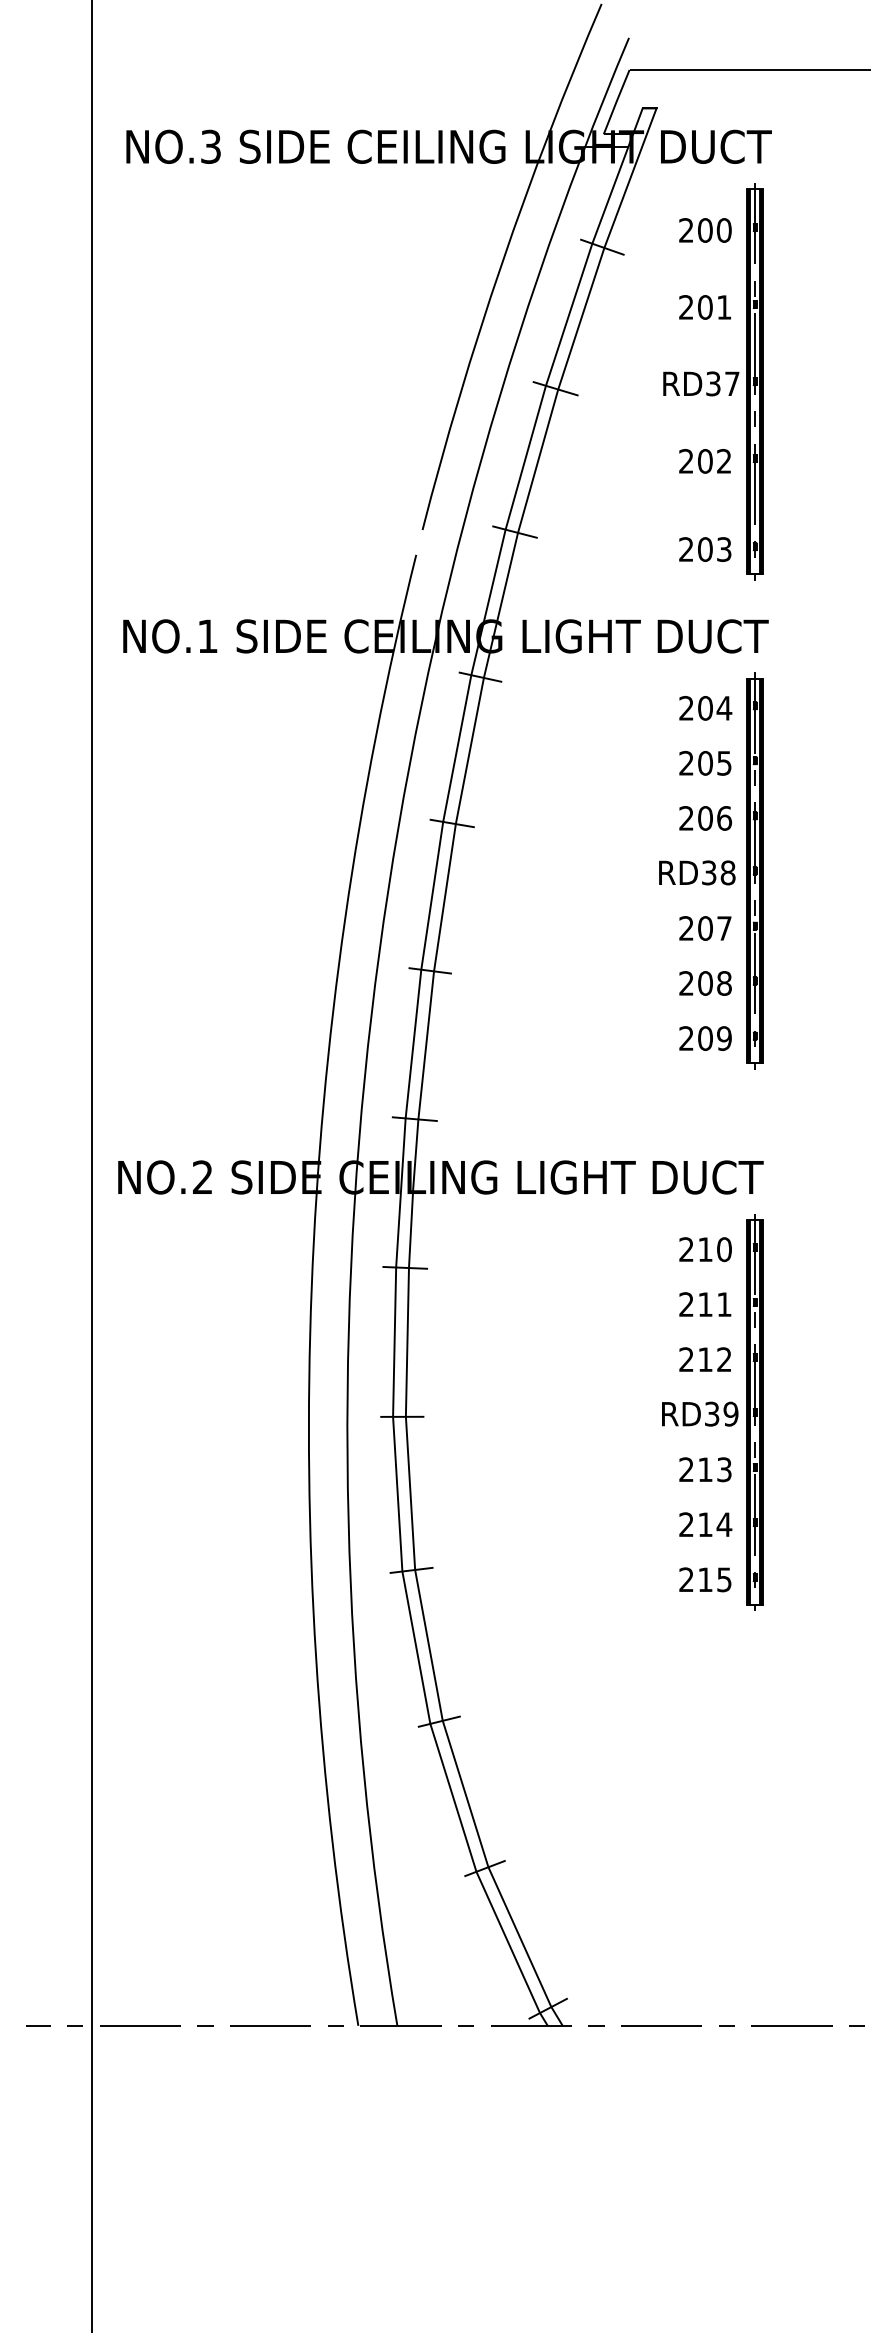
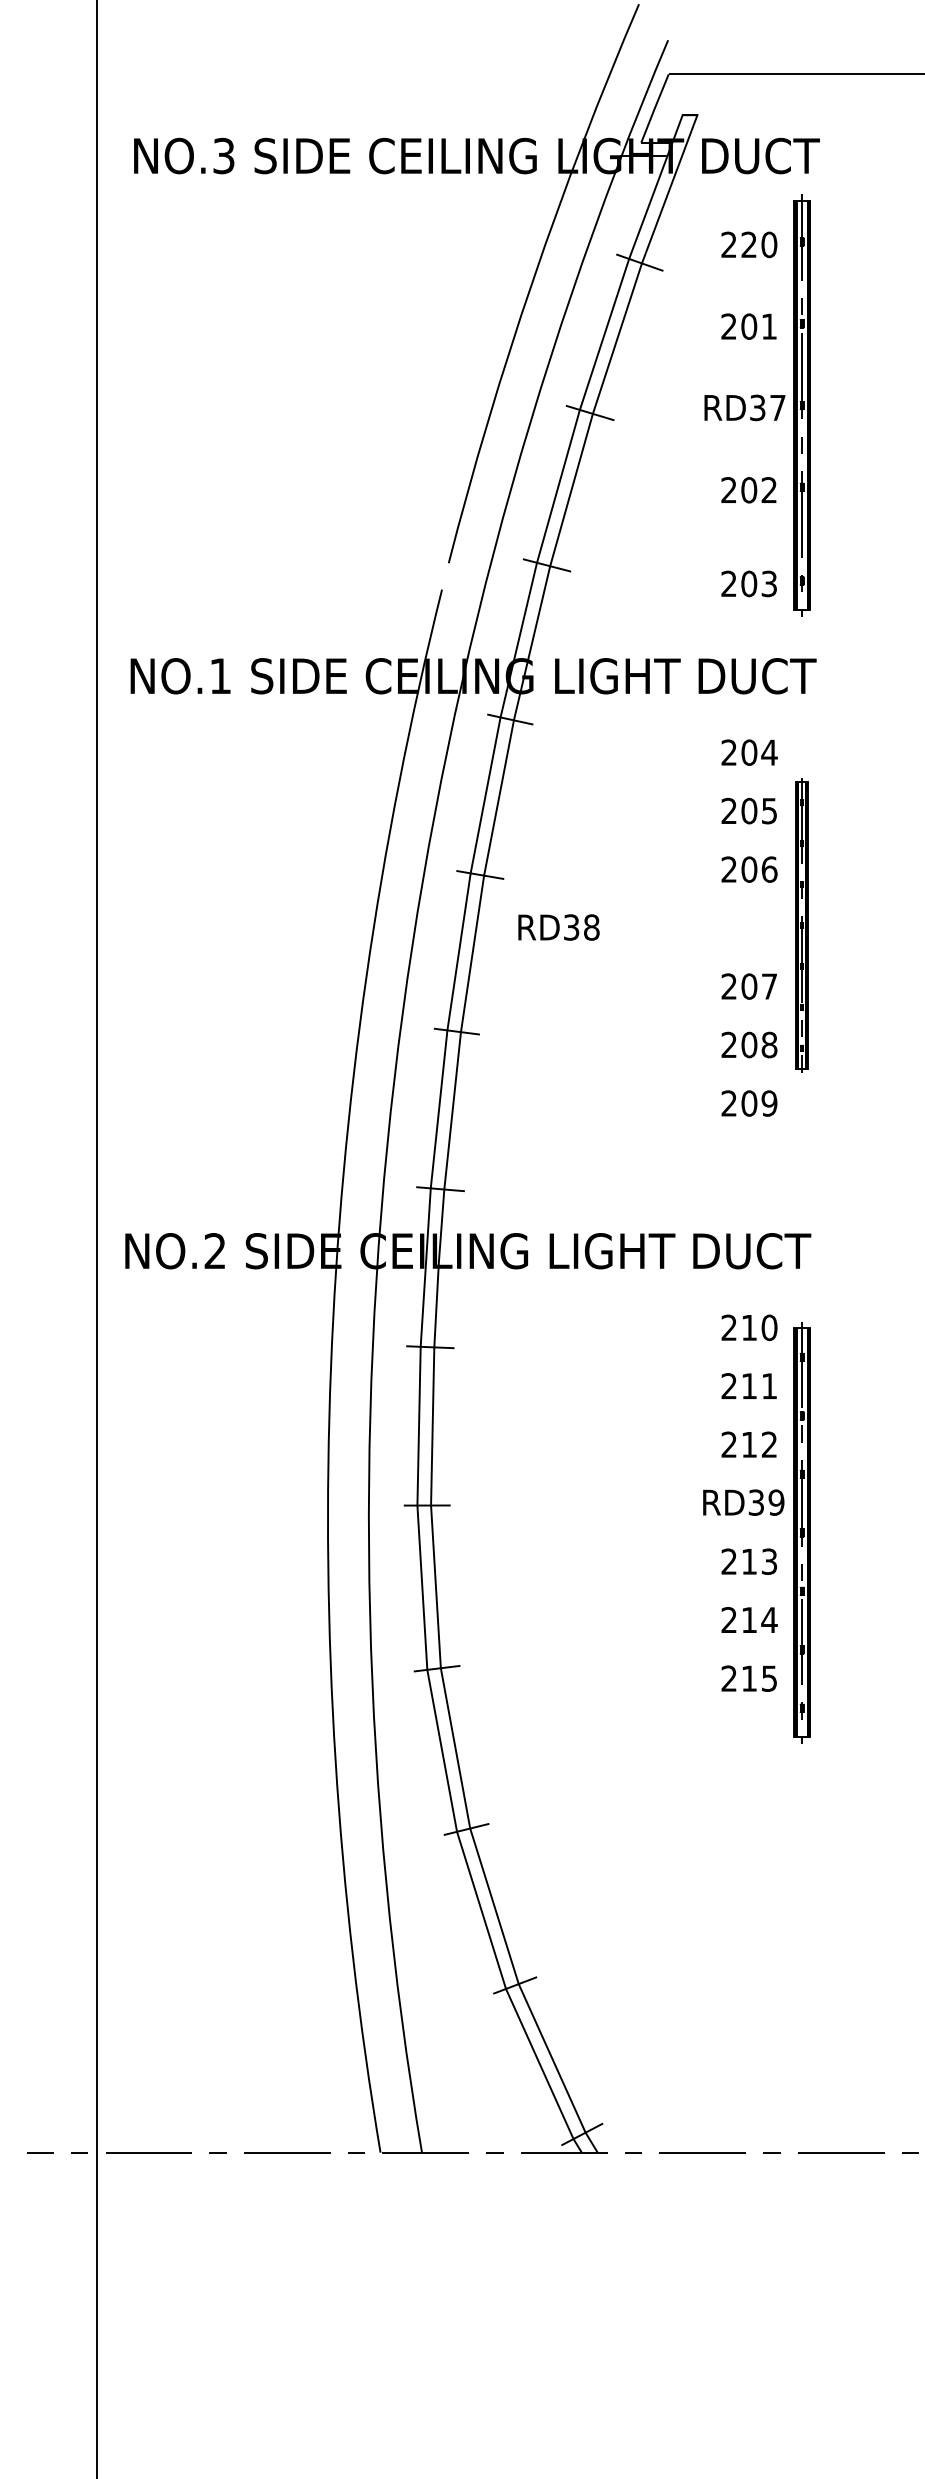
text: (705, 230) -> (749, 244), 200 -> 220
part: (754, 870) -> (801, 924), size x0.7
text: (697, 872) -> (559, 927), moved
part: (754, 1412) -> (801, 1532), moved

